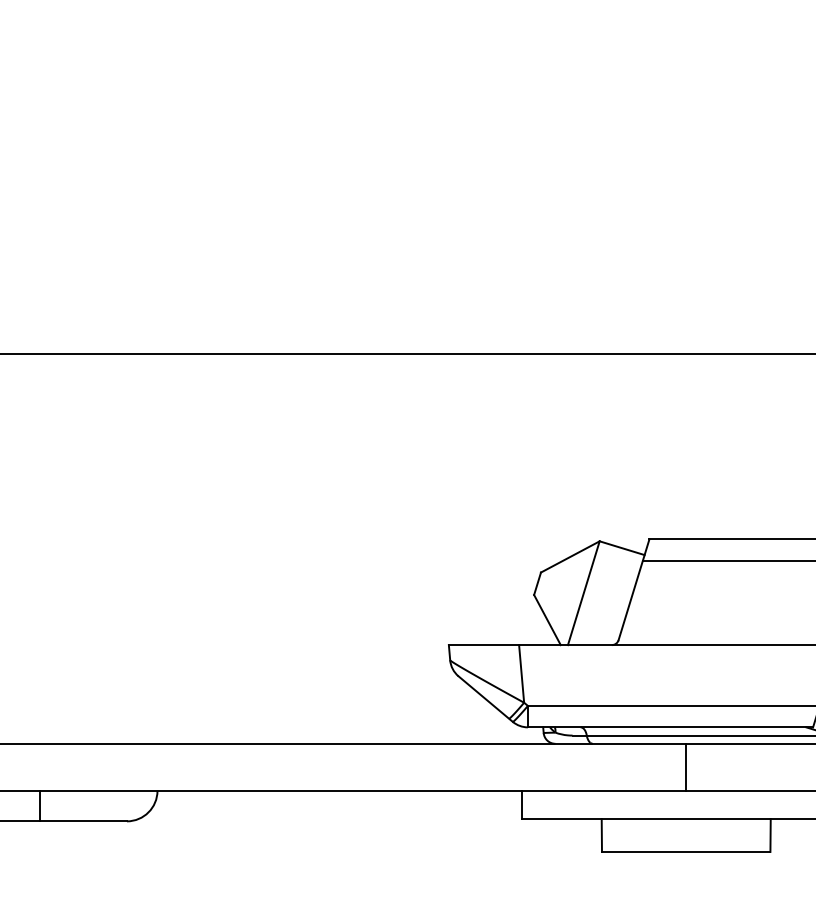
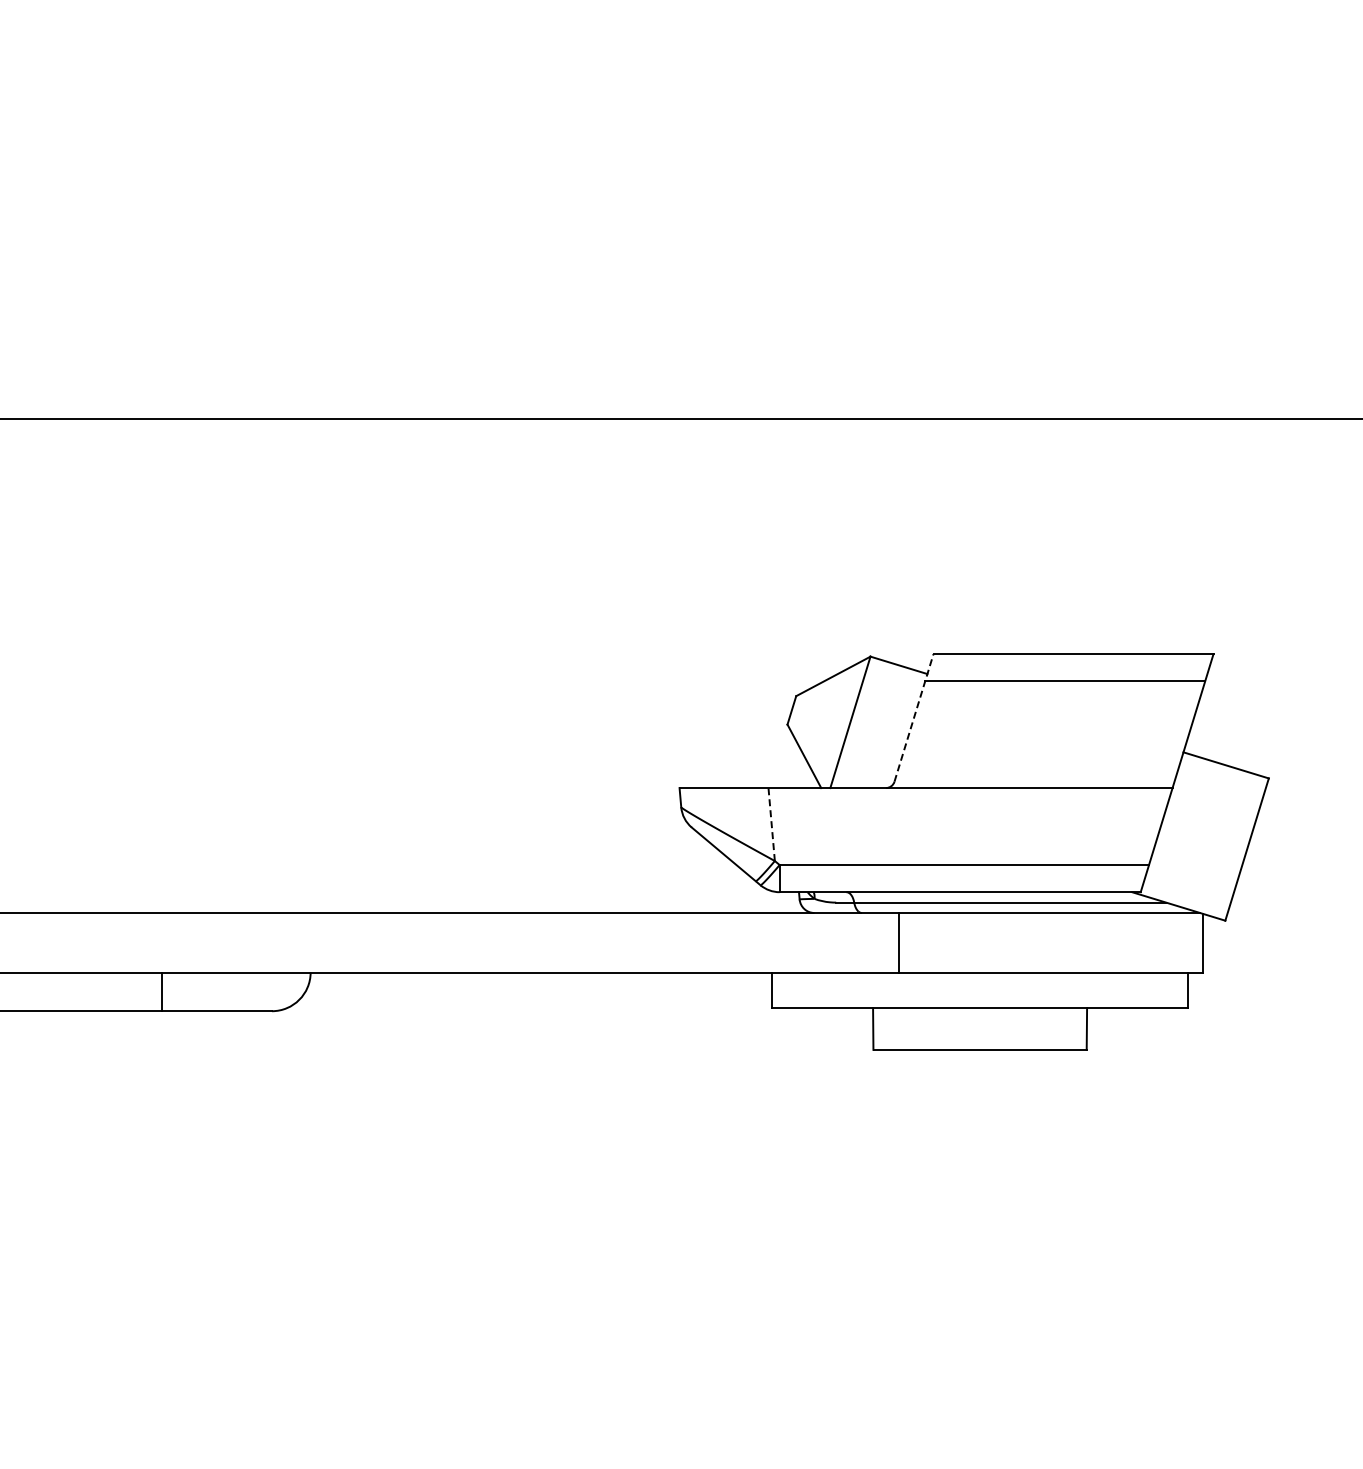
line: (634, 589) -> (914, 717), solid -> dashed
line: (521, 673) -> (771, 824), solid -> dashed
line: (686, 767) -> (899, 942), moved

